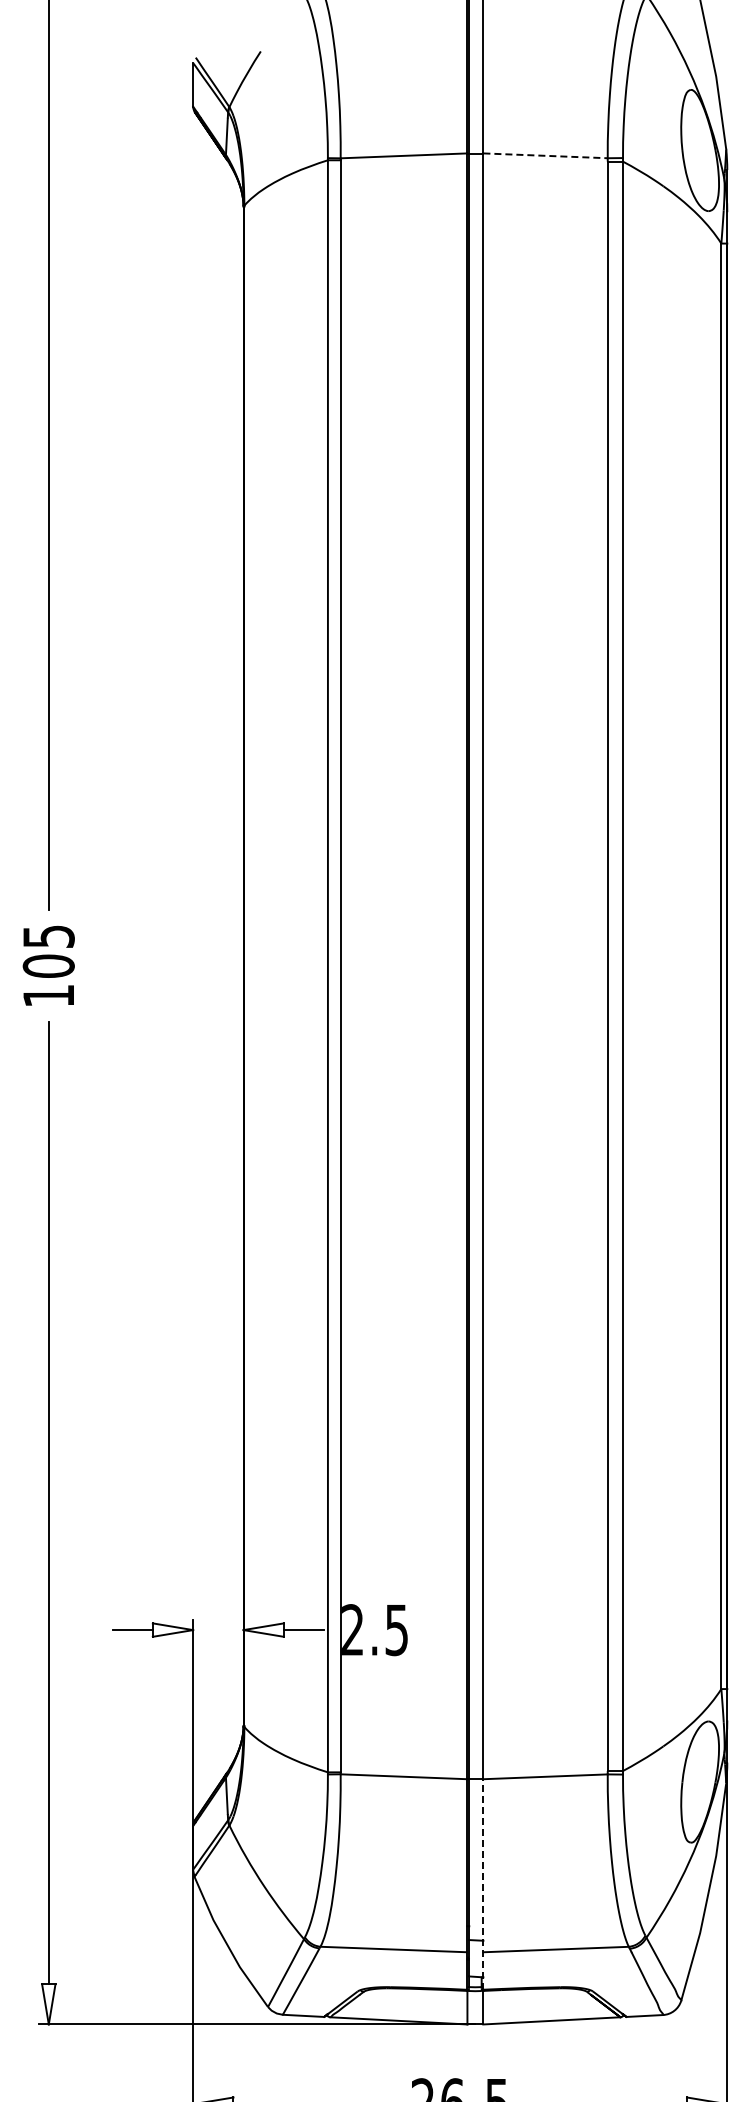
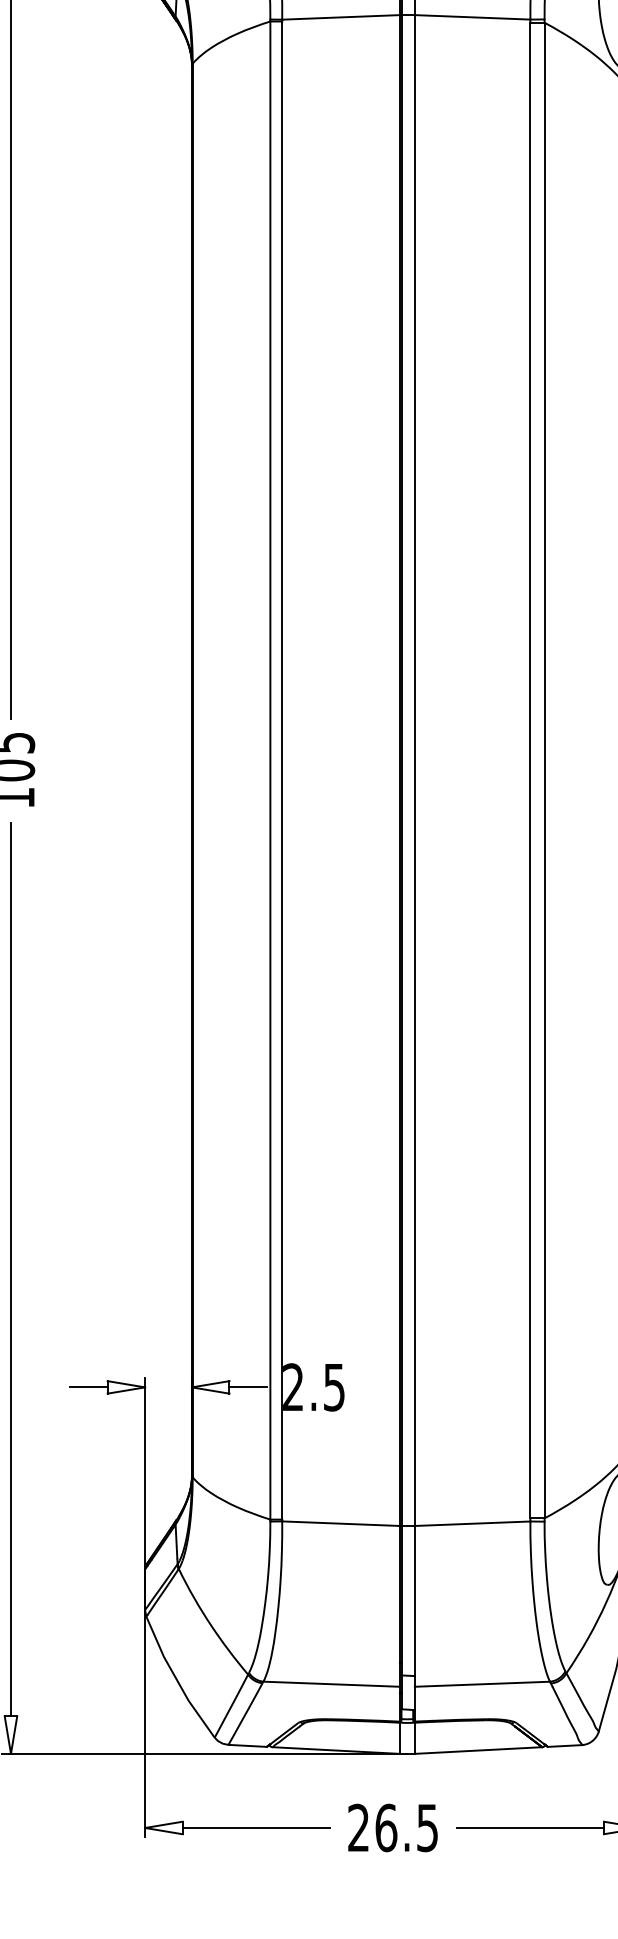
line: (546, 155) -> (473, 17), dashed -> solid
line: (483, 1883) -> (414, 1622), dashed -> solid

